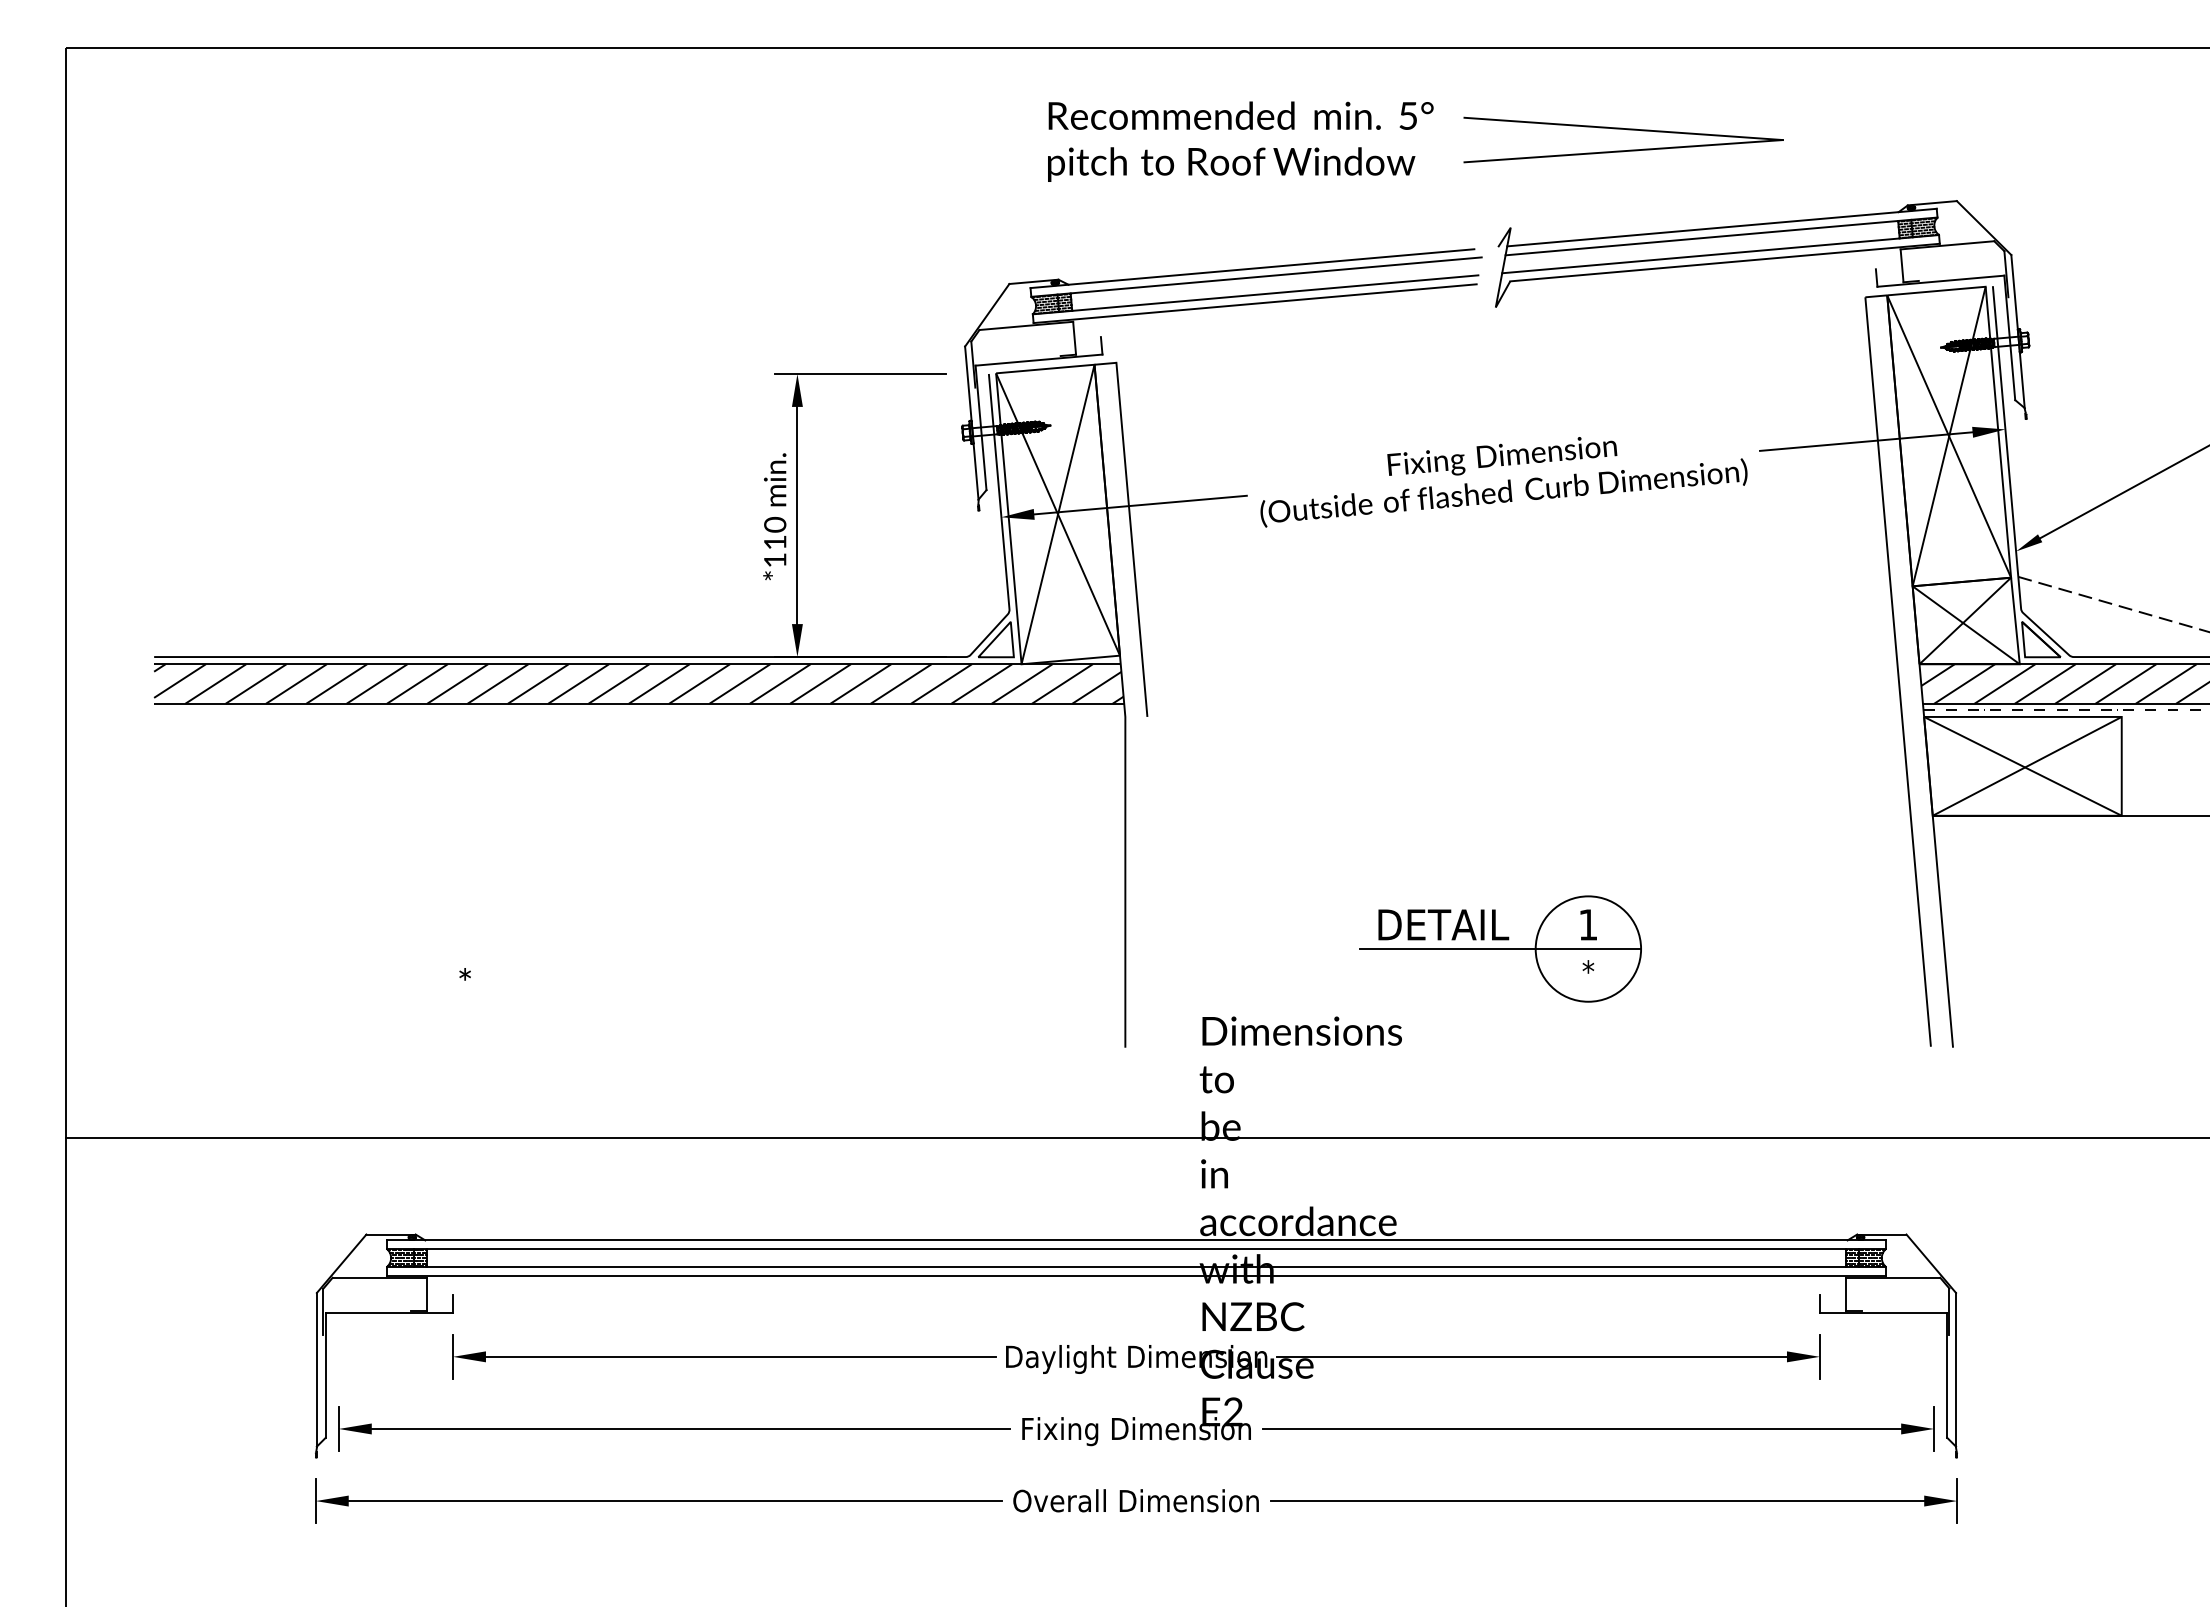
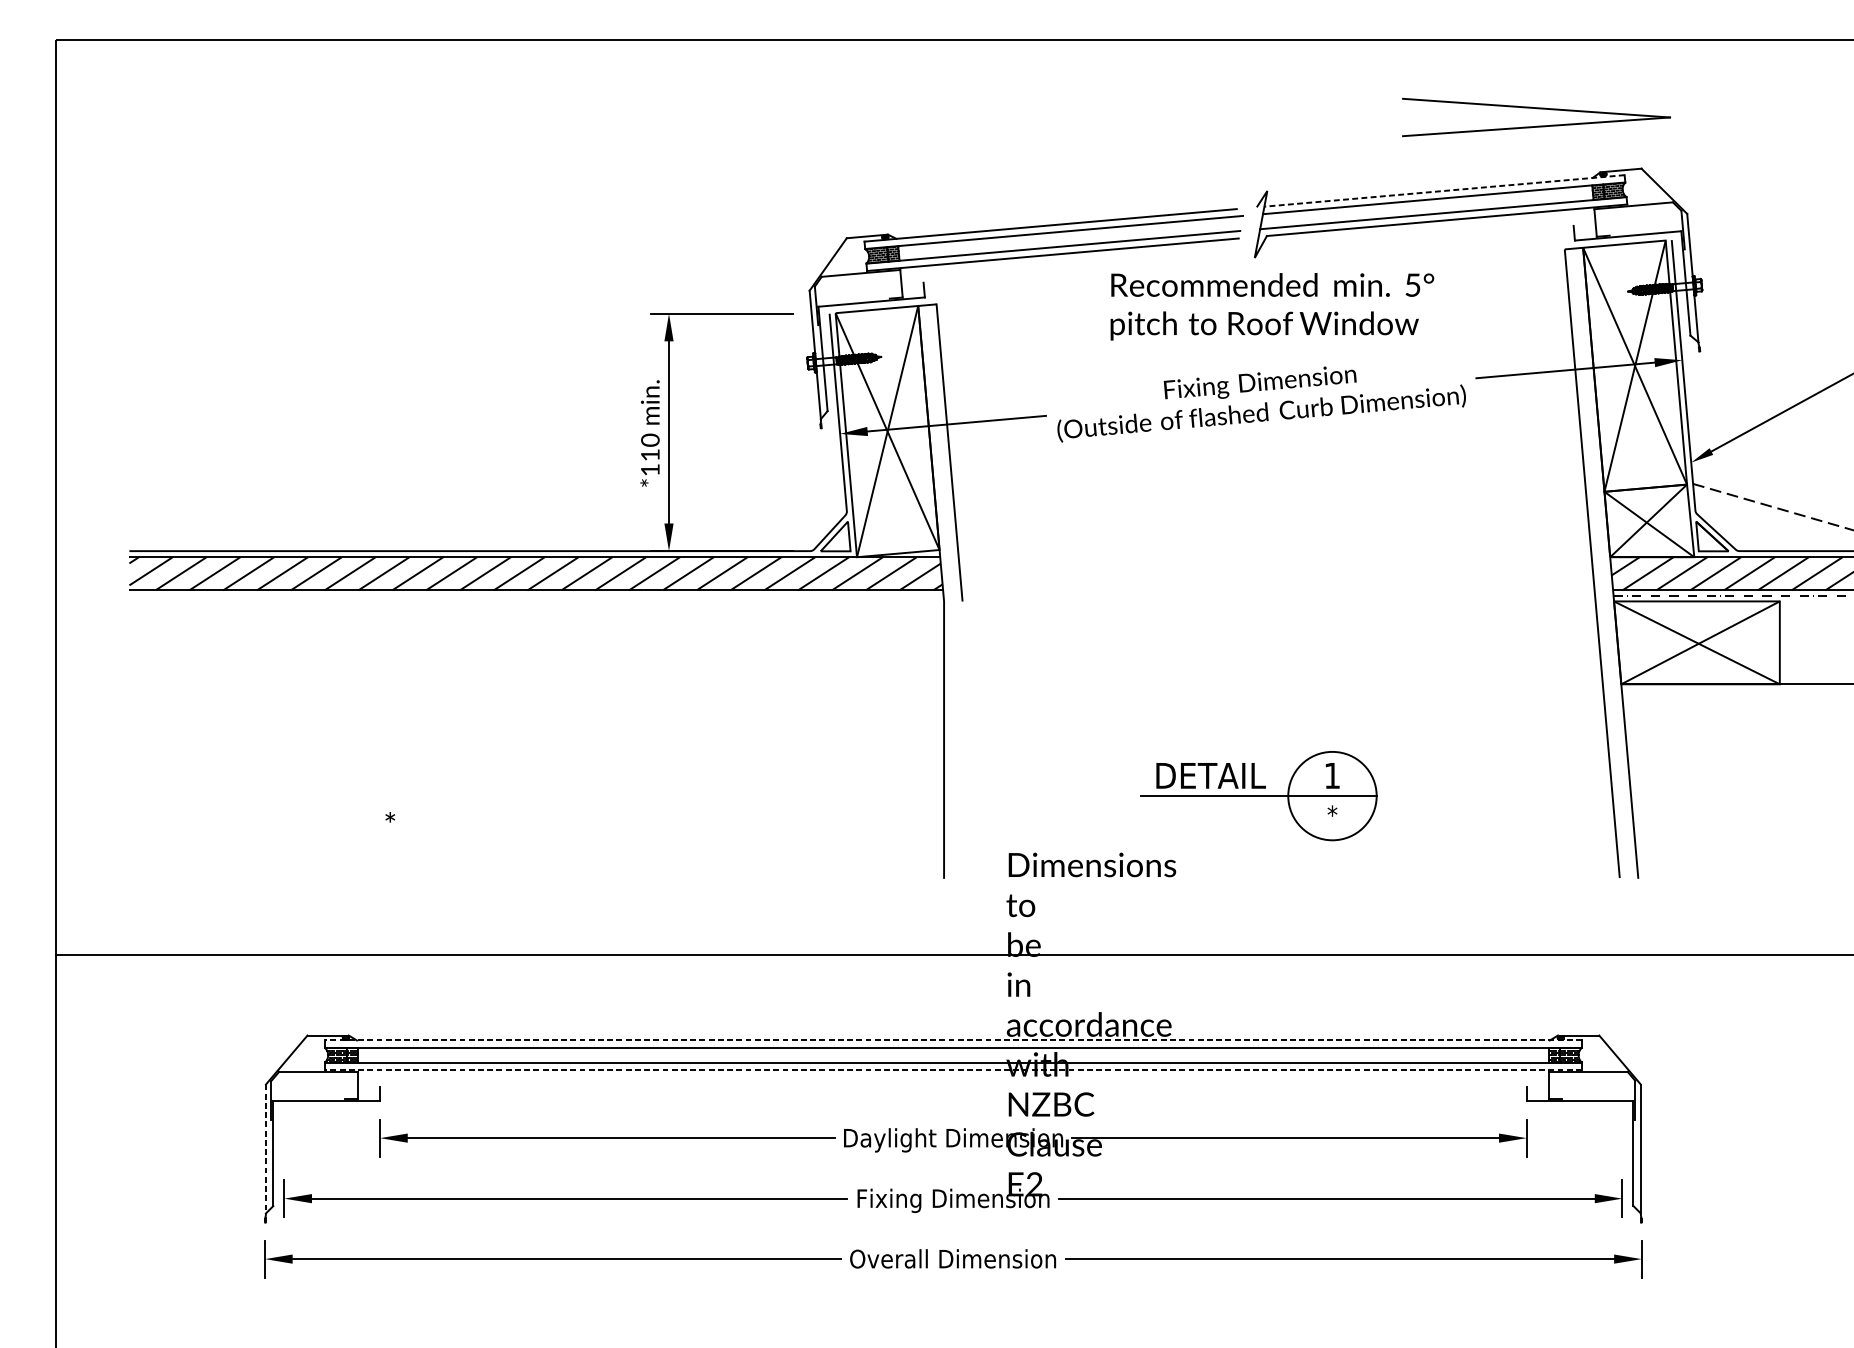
part: (1627, 130) -> (1539, 109), moved
text: (1240, 141) -> (1272, 306), moved
line: (1722, 227) -> (1444, 190), solid -> dashed
line: (1135, 1240) -> (952, 1040), solid -> dashed
line: (1135, 1275) -> (952, 1069), solid -> dashed
line: (316, 1369) -> (265, 1148), solid -> dashed

